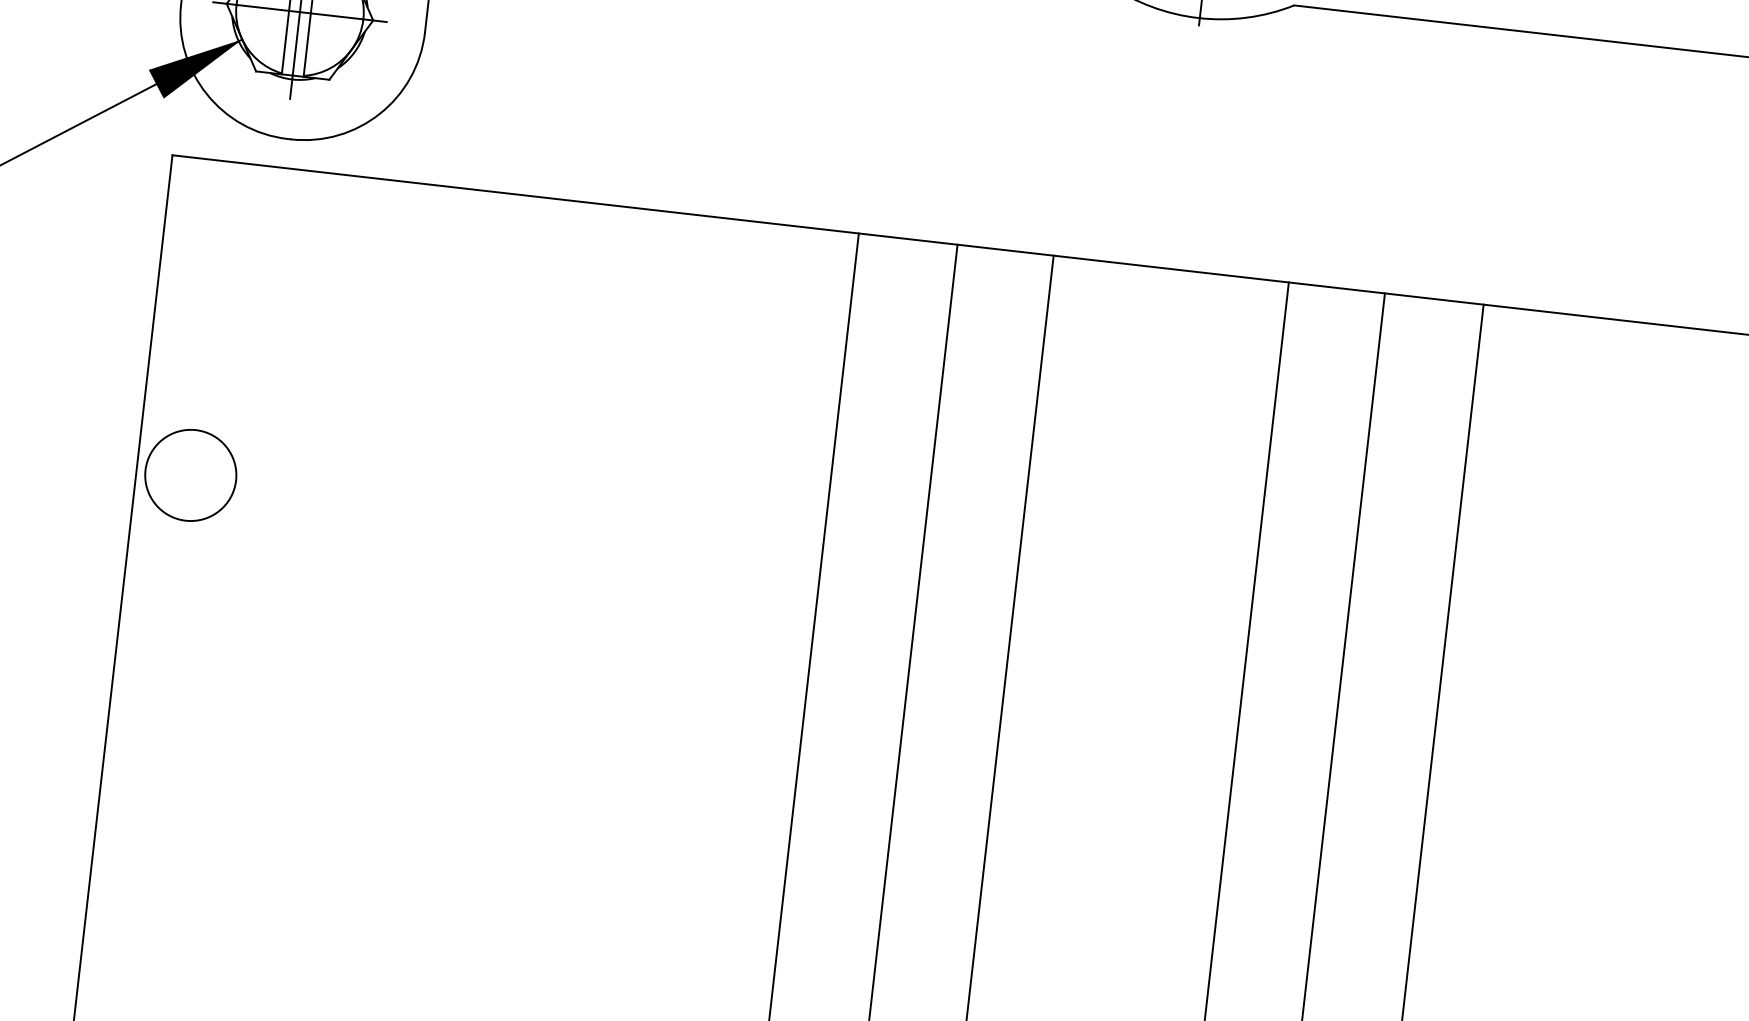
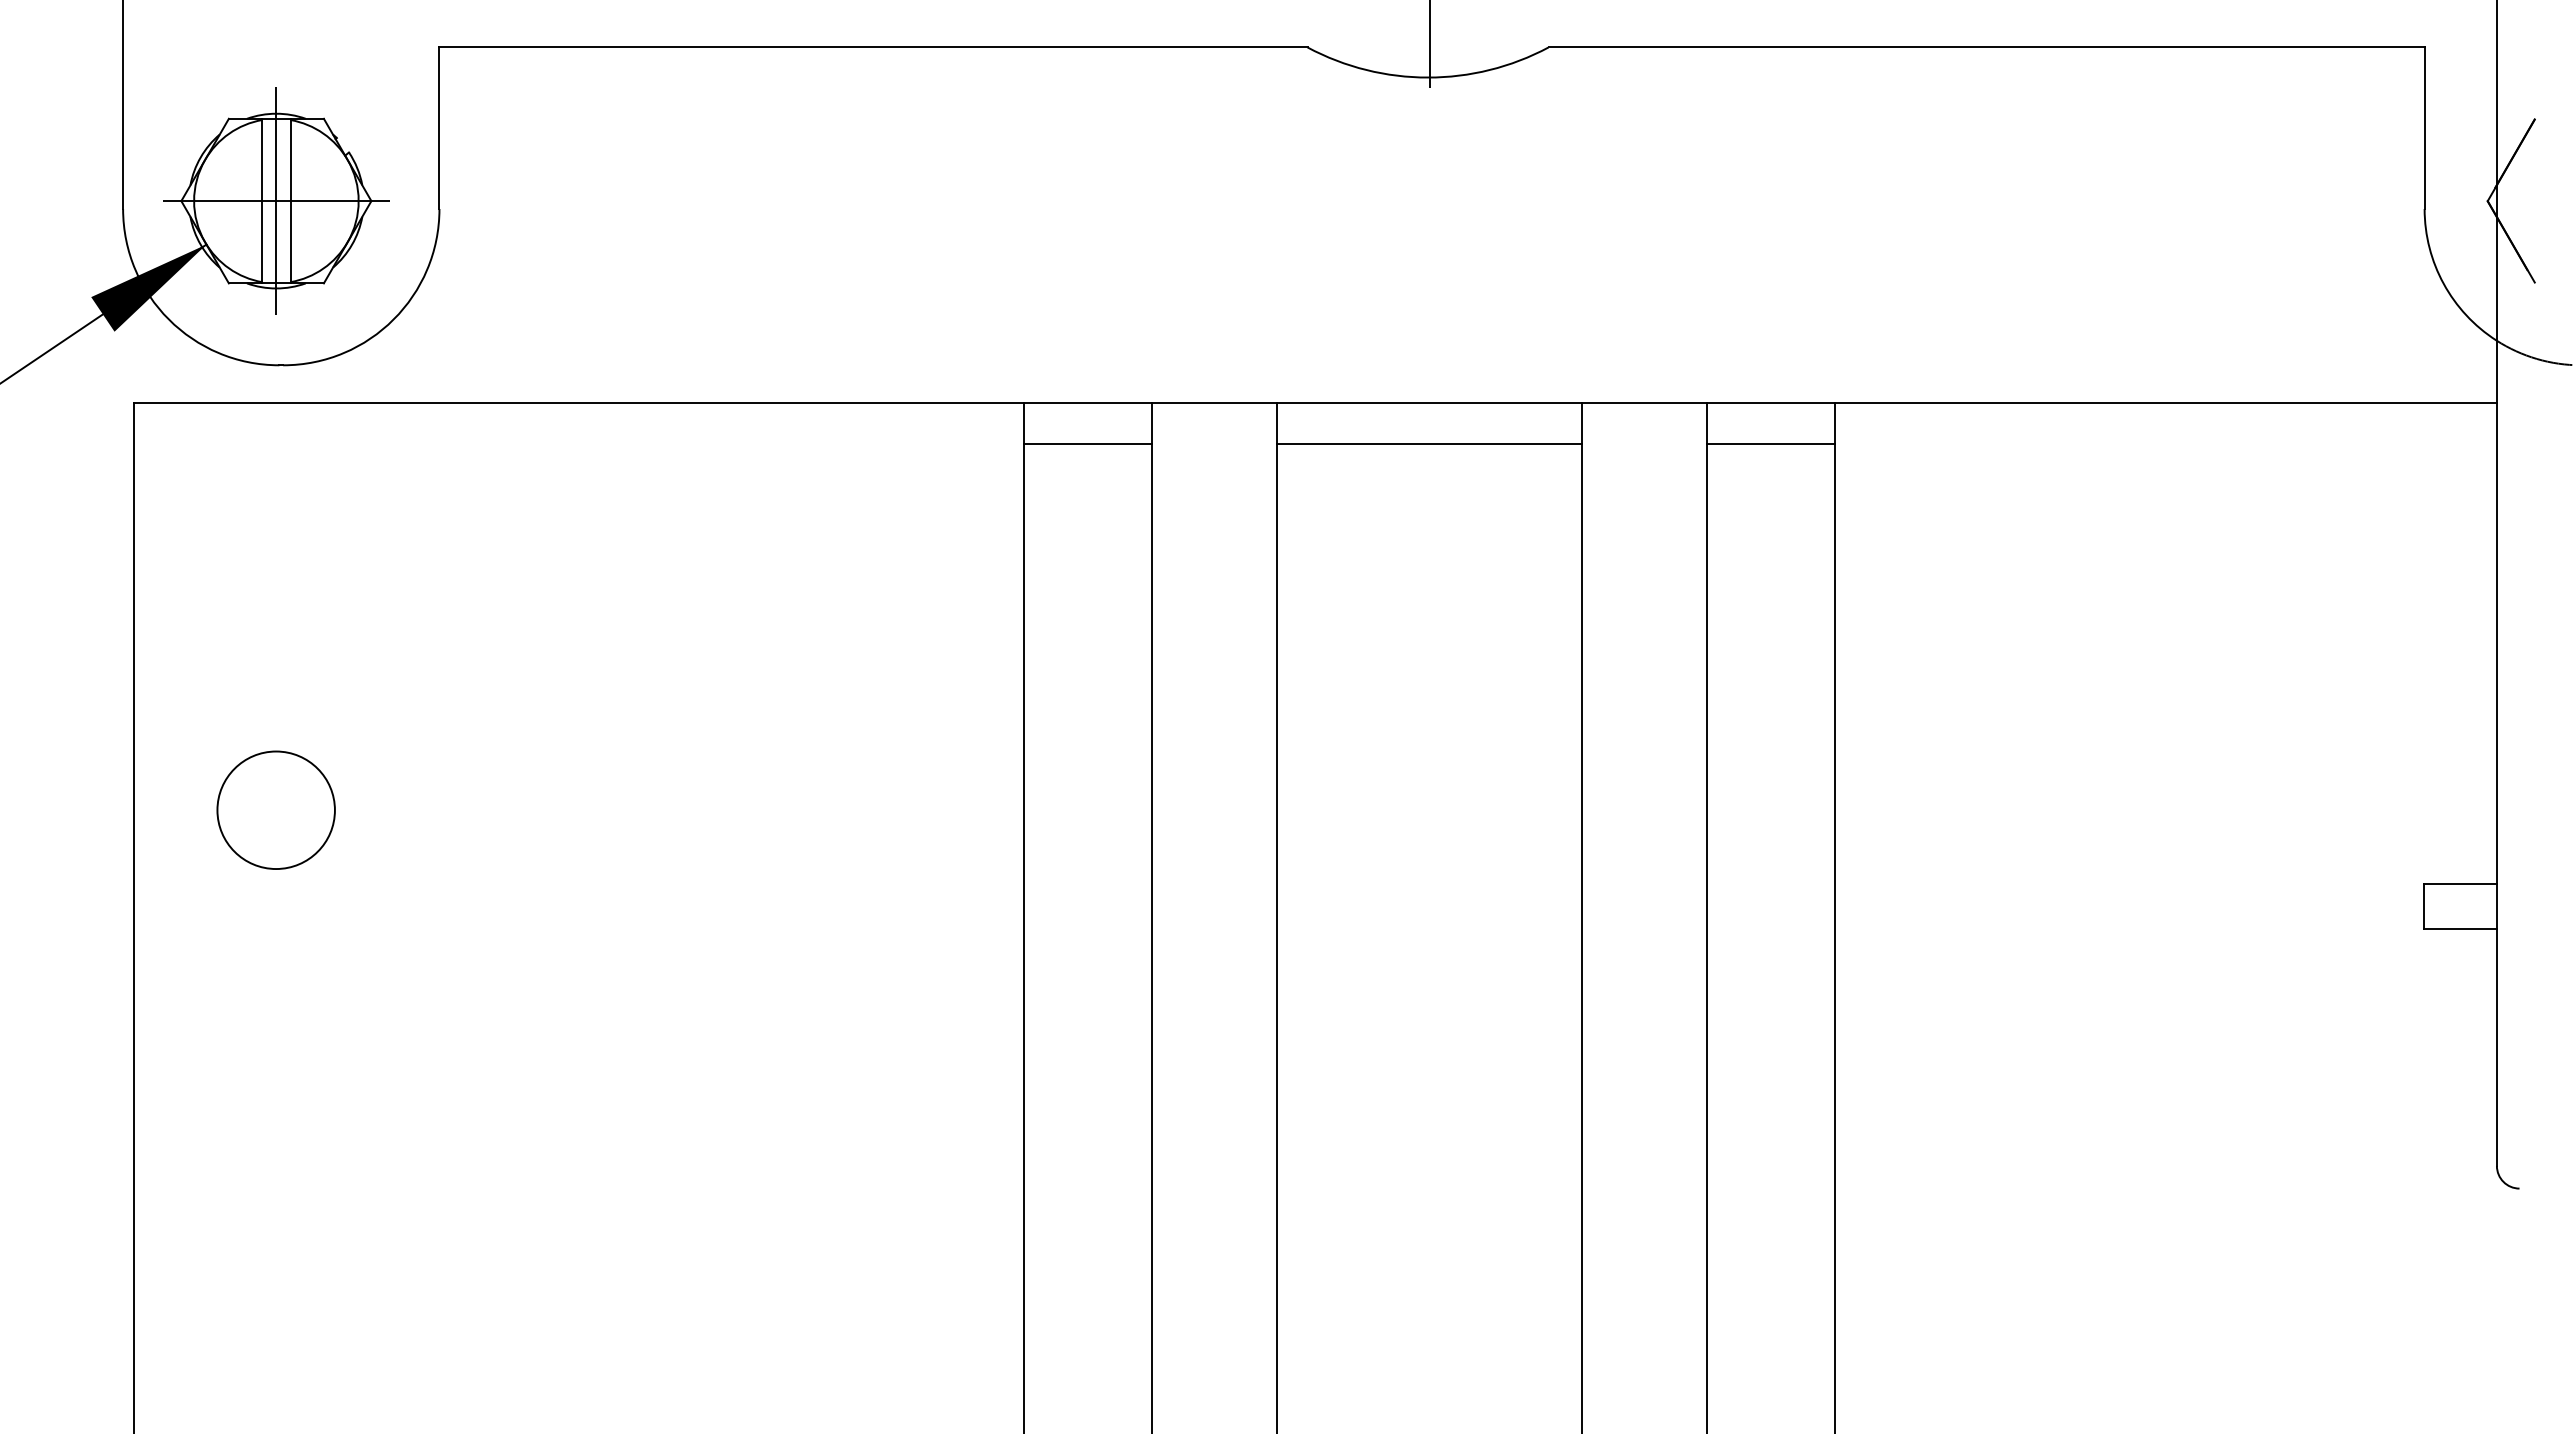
line: (904, 271) -> (1088, 444), added
line: (1167, 301) -> (1429, 444), added
line: (1430, 331) -> (1770, 444), added
circle: (190, 474) -> (275, 809), moved

